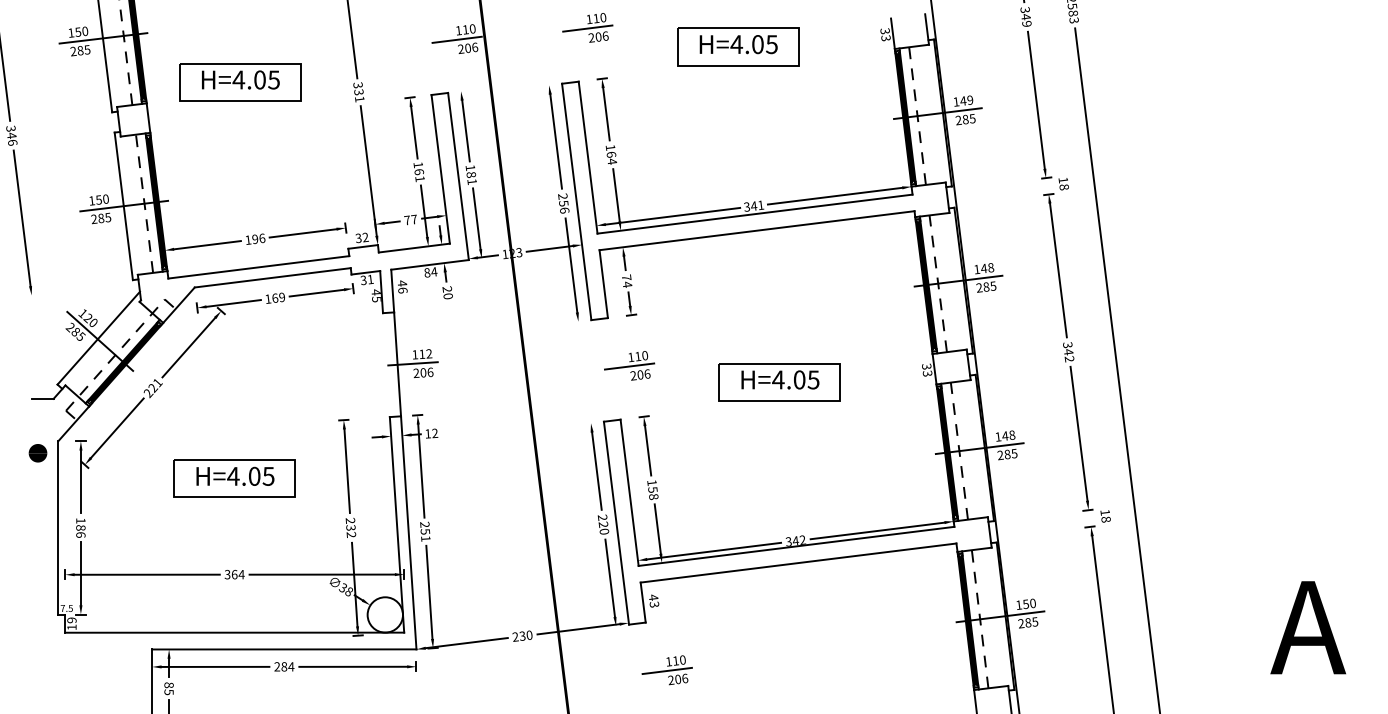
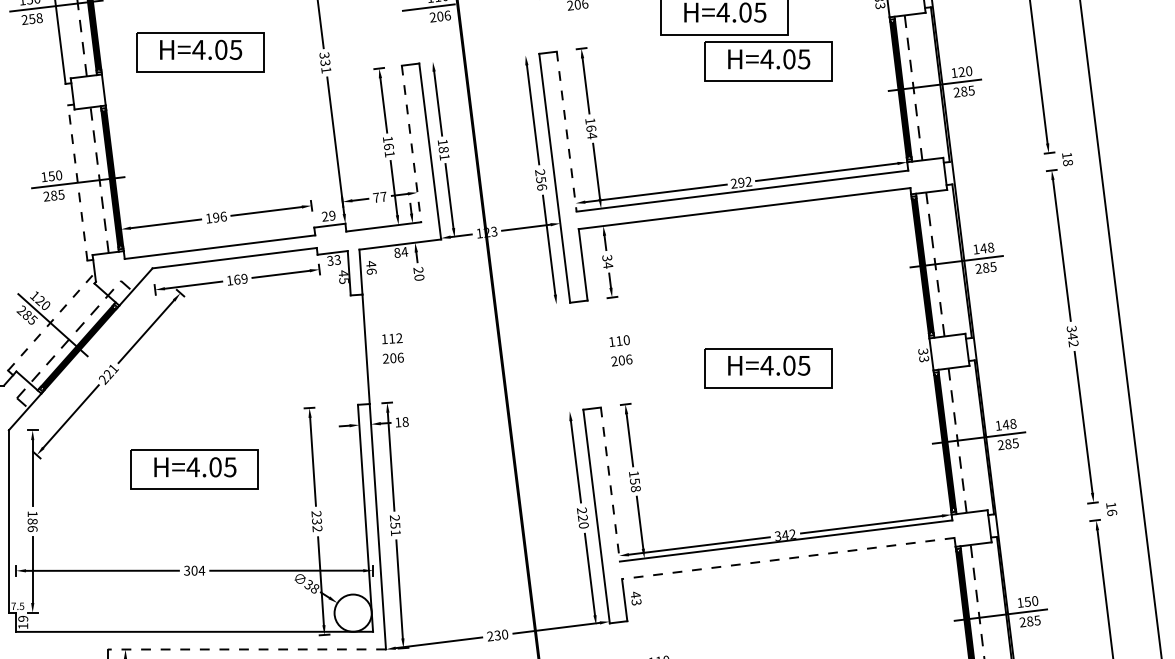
text: (83, 50) -> (35, 18), 285 -> 258
part: (779, 91) -> (768, 62), added
text: (966, 100) -> (965, 71), 149 -> 120
line: (588, 157) -> (567, 131), solid -> dashed
line: (440, 169) -> (411, 144), solid -> dashed
line: (123, 205) -> (77, 182), solid -> dashed
text: (754, 205) -> (741, 182), 341 -> 292
text: (361, 238) -> (328, 216), 32 -> 29
text: (626, 277) -> (607, 257), 74 -> 34
text: (370, 279) -> (337, 259), 31 -> 33
line: (99, 337) -> (52, 321), solid -> dashed
line: (412, 363) -> (381, 348), removed
line: (629, 366) -> (610, 351), removed
text: (435, 433) -> (406, 422), 12 -> 18
line: (629, 492) -> (610, 484), solid -> dashed
text: (1105, 519) -> (1111, 512), 18 -> 16
line: (798, 563) -> (788, 558), solid -> dashed
text: (234, 574) -> (194, 570), 364 -> 304
line: (283, 649) -> (245, 649), solid -> dashed

